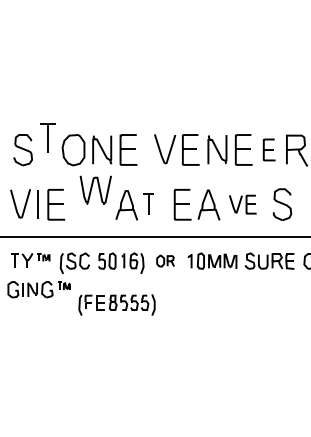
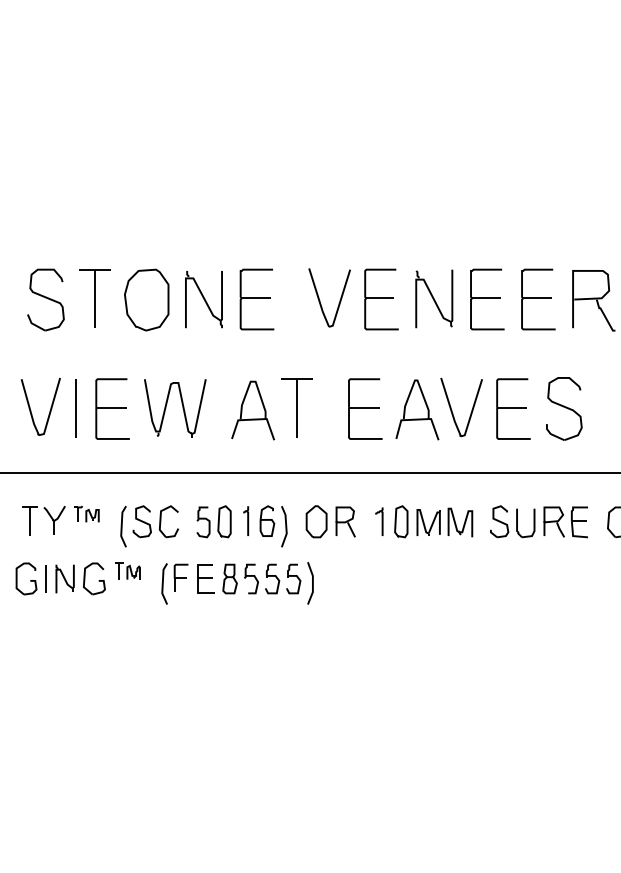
part: (47, 137) -> (94, 296), moved
part: (269, 149) -> (538, 298), size x1.43
part: (95, 189) -> (174, 406), moved
part: (148, 203) -> (296, 406), size x1.43
part: (242, 204) -> (484, 408), size x1.67
part: (165, 260) -> (330, 520), size x1.43
part: (116, 304) -> (236, 582), moved

